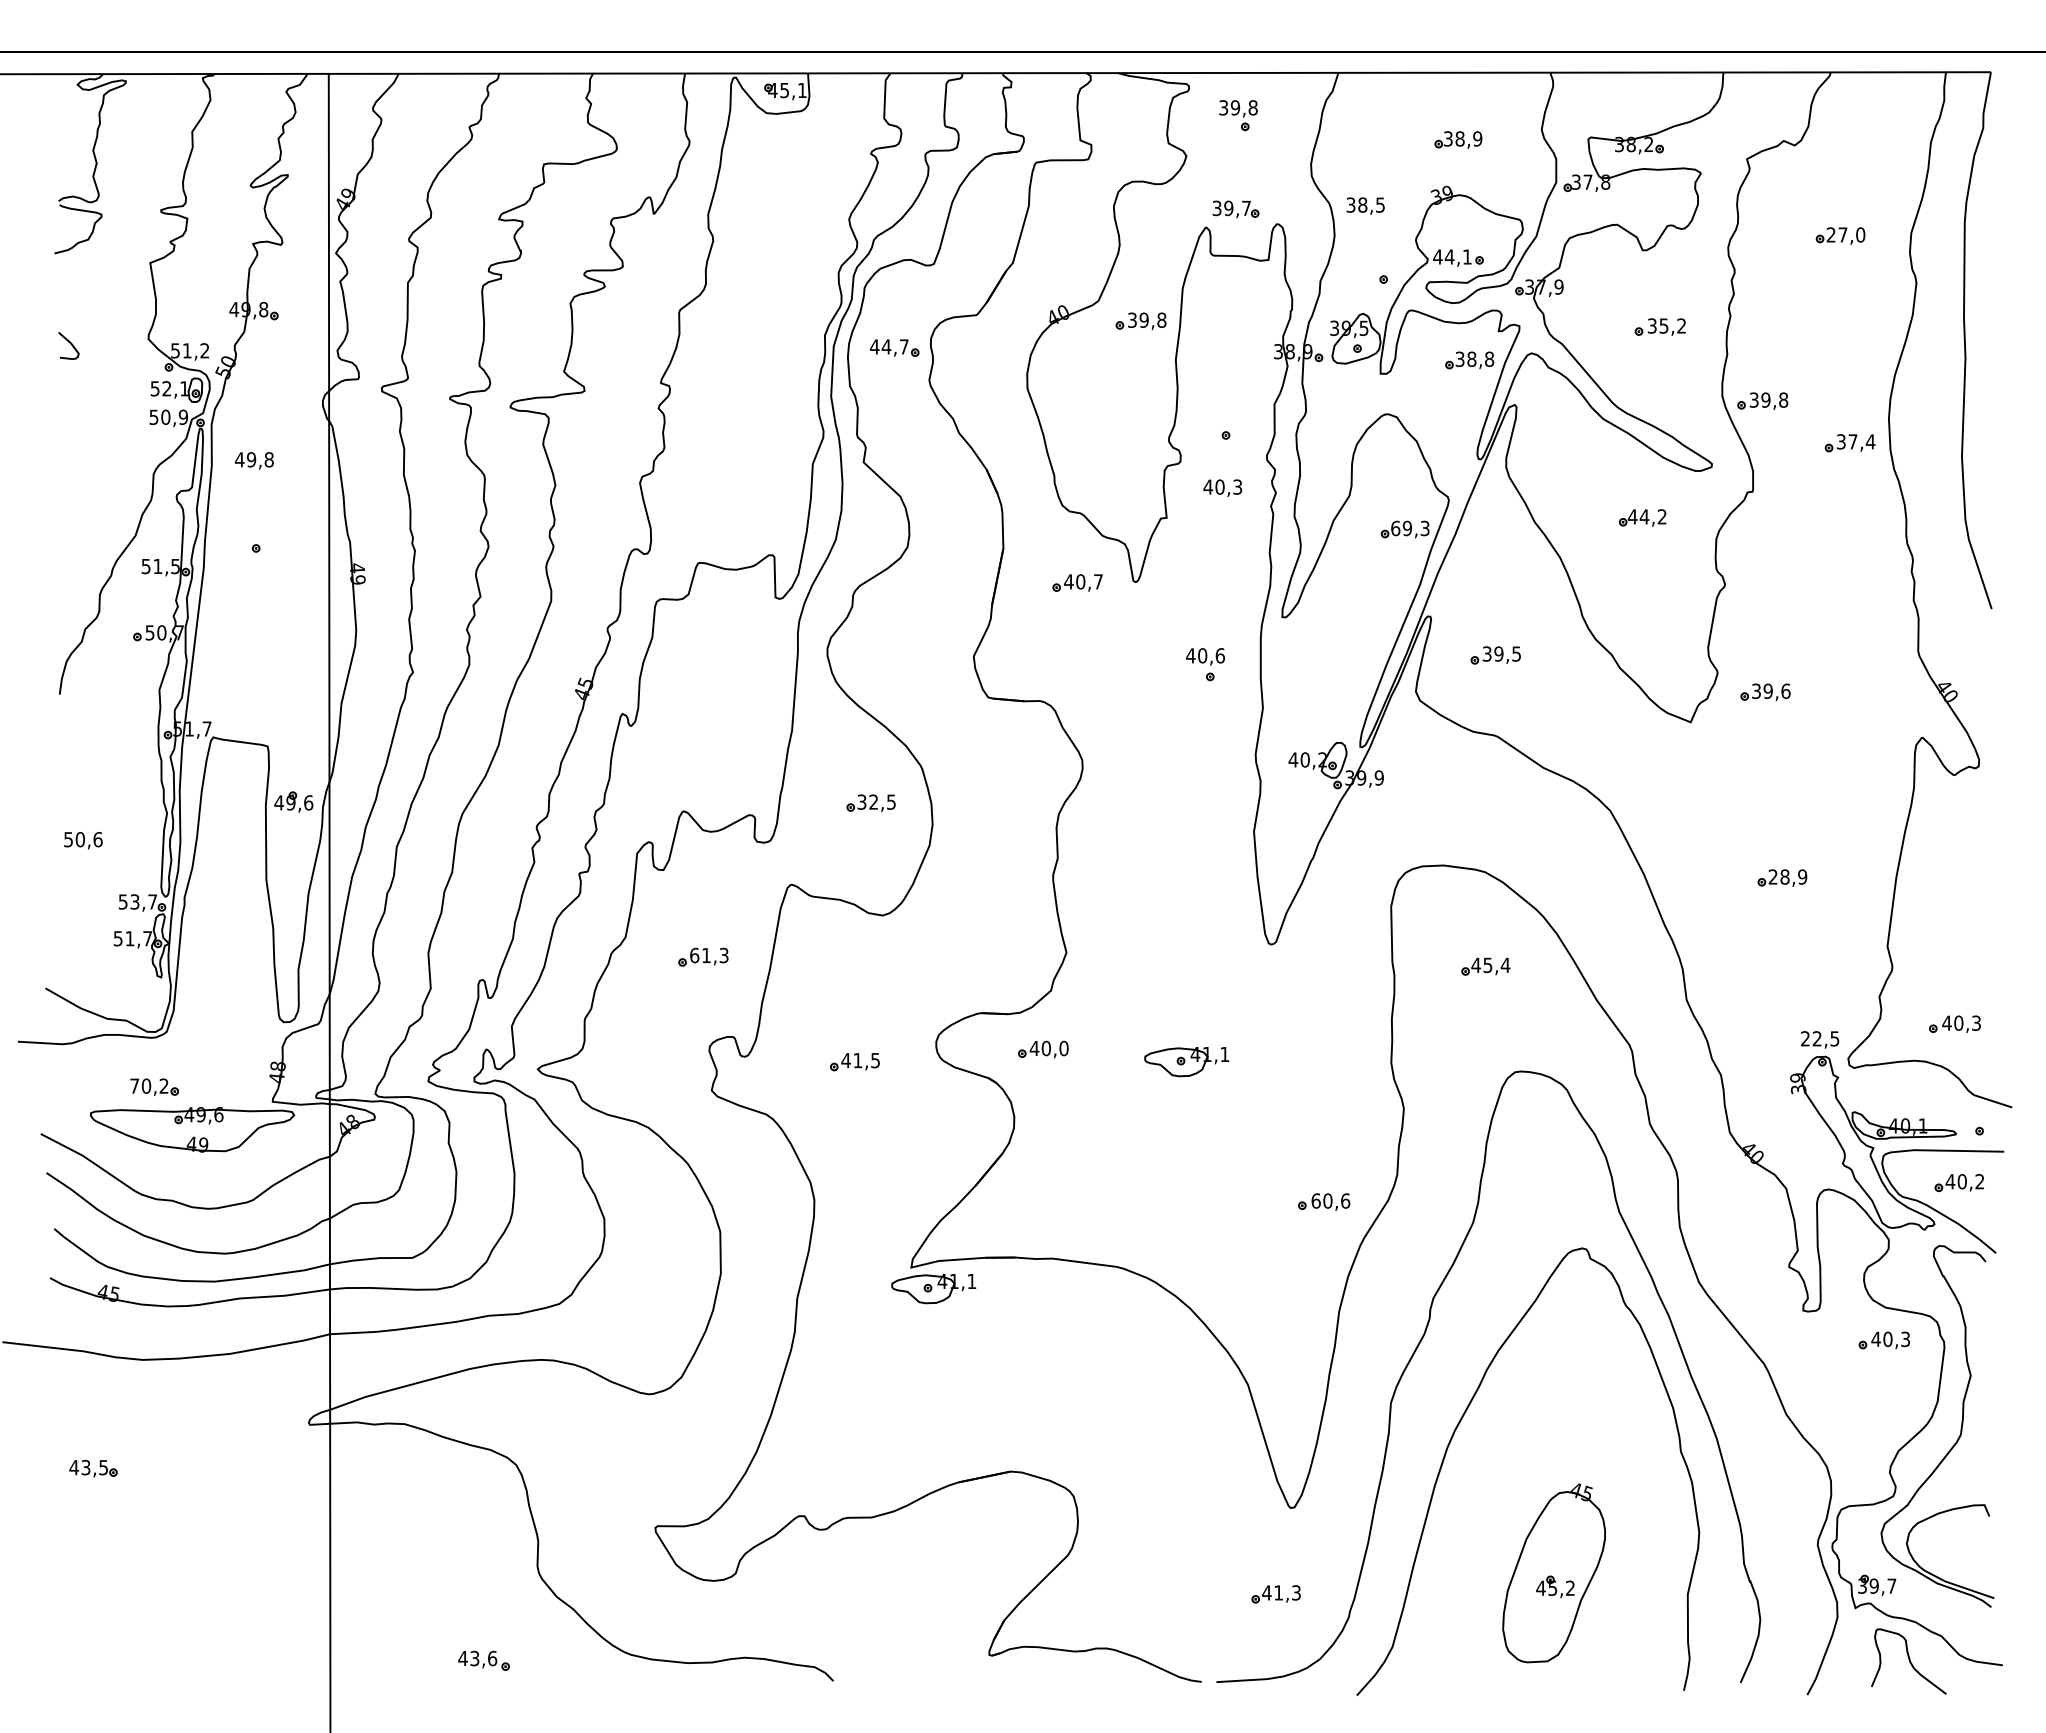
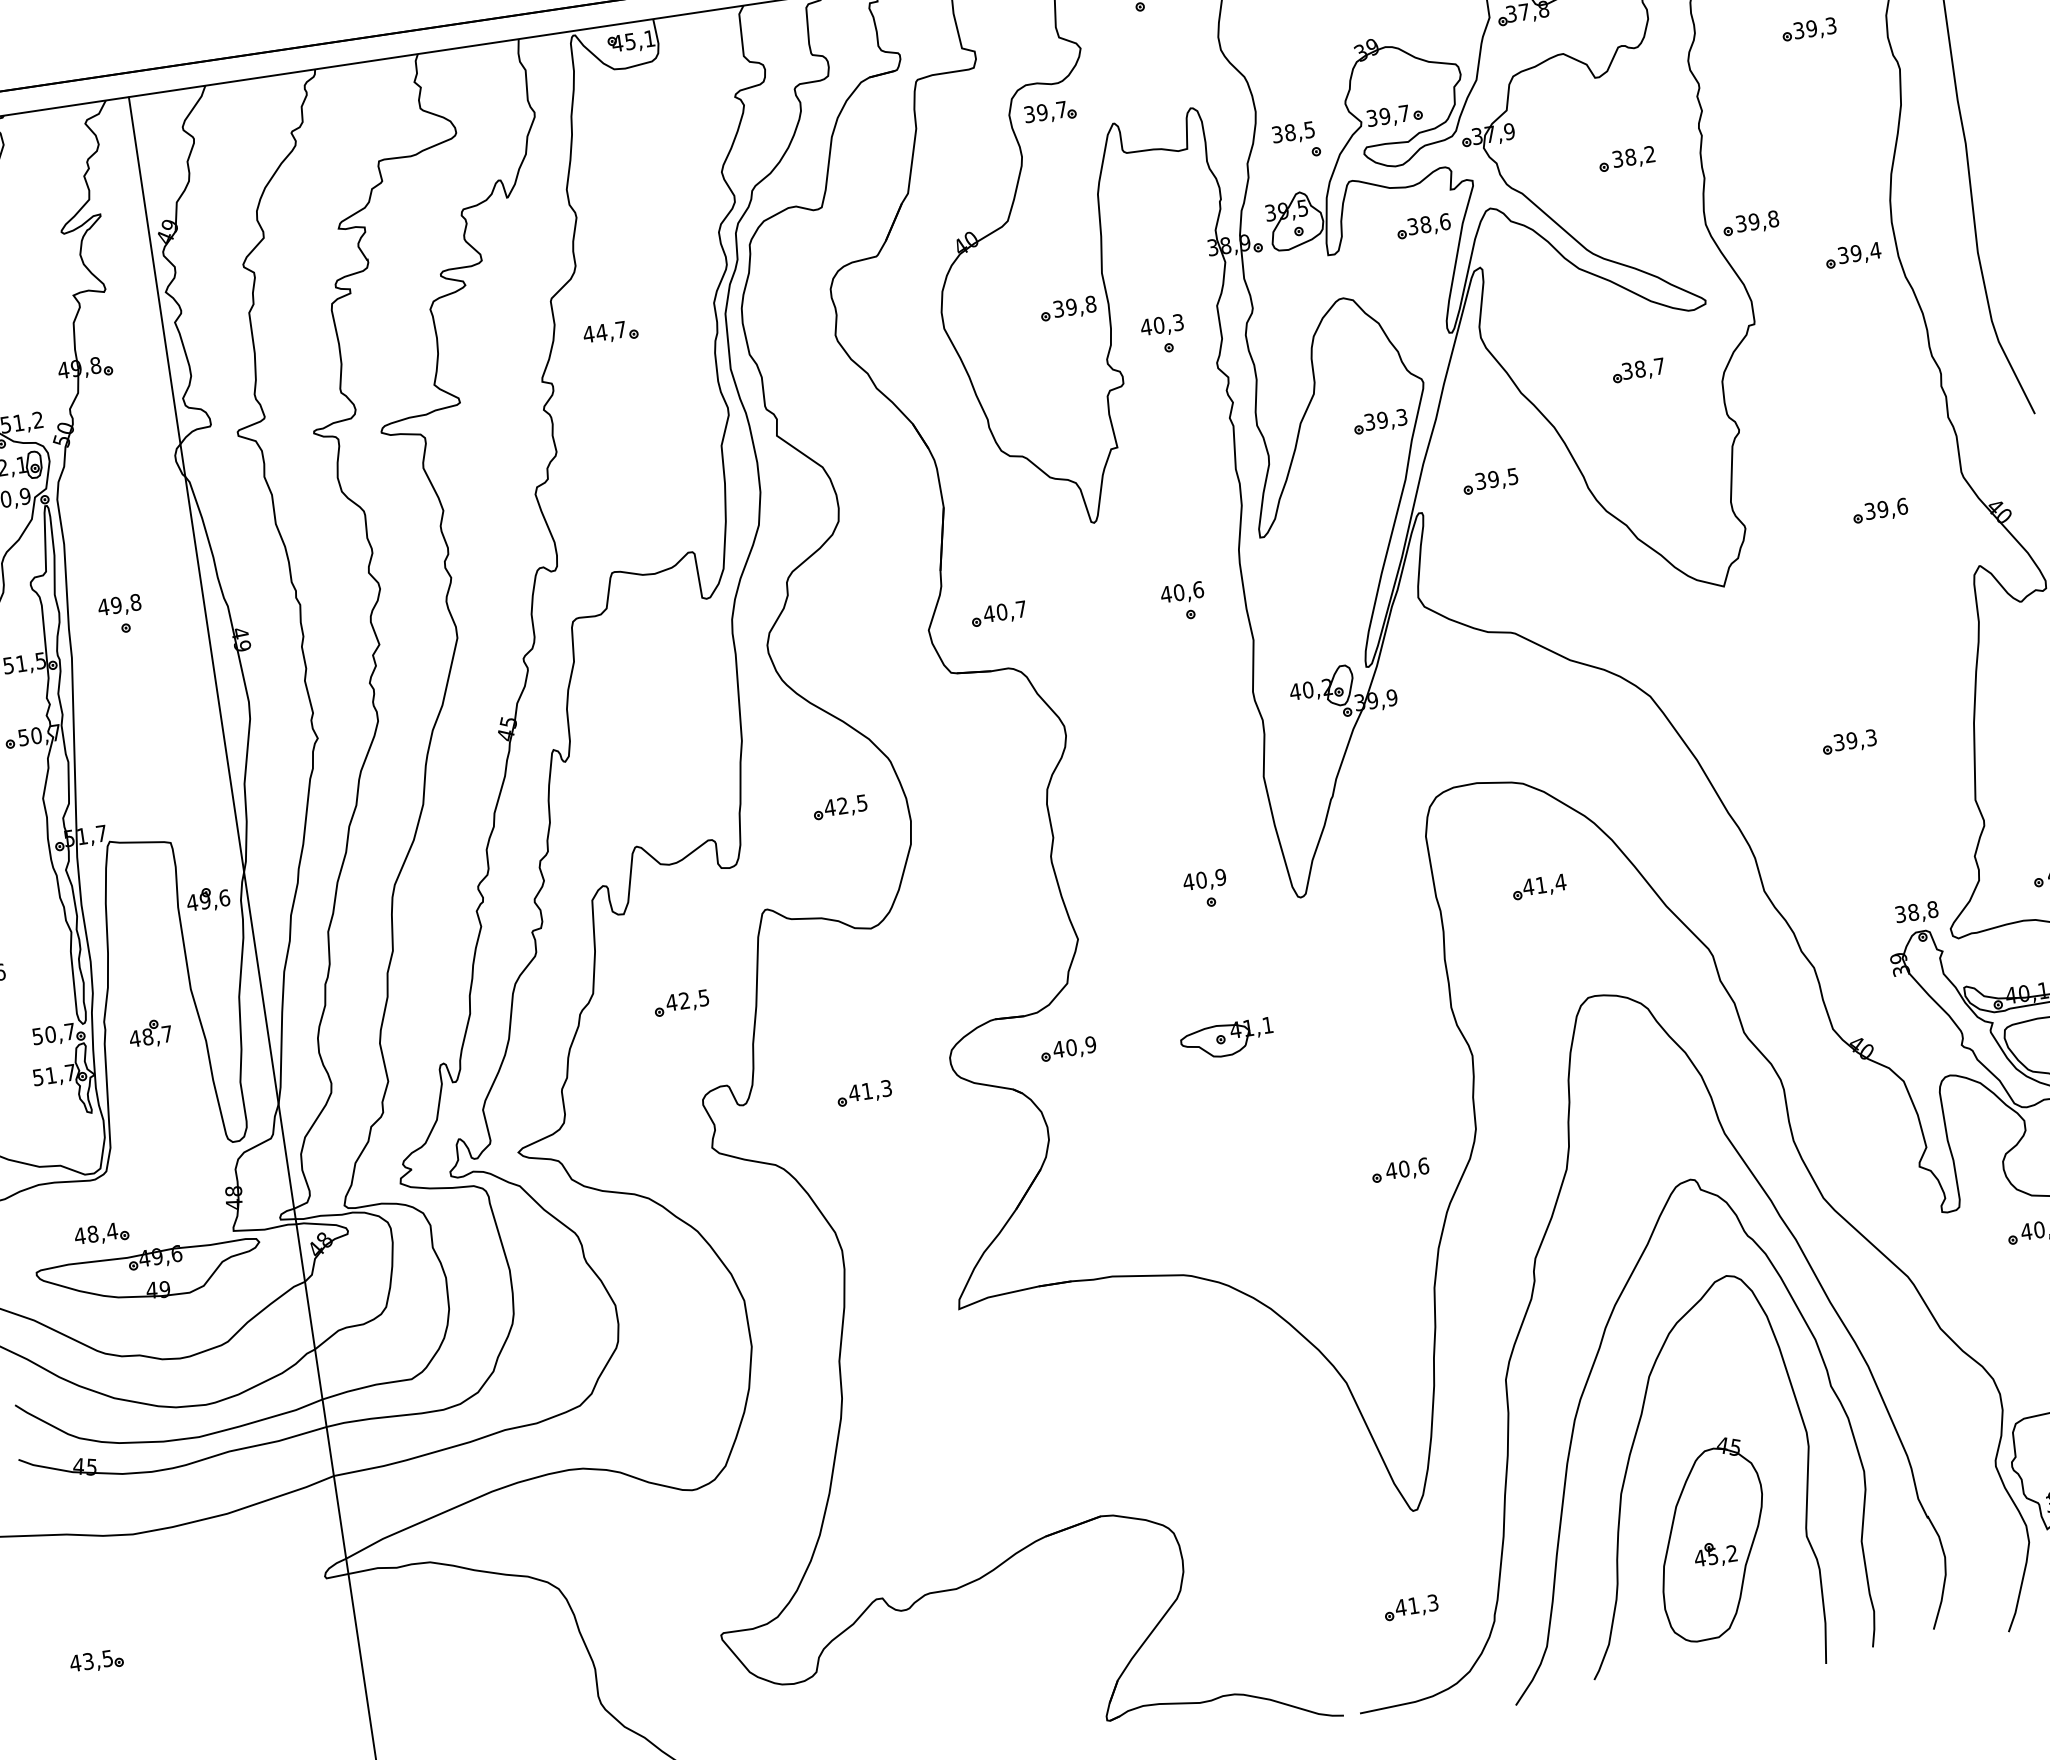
text: (1365, 205) -> (1293, 132), moved
part: (1235, 209) -> (1049, 112), moved
text: (1845, 234) -> (1814, 27), 27,0 -> 39,3
text: (1452, 256) -> (1387, 115), 44,1 -> 39,7
part: (1140, 321) -> (1067, 309), moved
text: (1663, 325) -> (1630, 156), 35,2 -> 38,2
part: (894, 347) -> (610, 331), moved
text: (1489, 358) -> (1444, 220), 38,8 -> 38,6
text: (1852, 441) -> (1855, 253), 37,4 -> 39,4
text: (253, 460) -> (118, 605), moved
text: (1222, 487) -> (1161, 325), moved
text: (1646, 516) -> (1642, 368), 44,2 -> 38,7
text: (1395, 528) -> (1369, 422), 69,3 -> 39,3
part: (1077, 582) -> (998, 613), moved
part: (1495, 655) -> (1490, 481), moved
part: (1765, 692) -> (1880, 511), moved
text: (861, 801) -> (829, 807), 32,5 -> 42,5
text: (1787, 876) -> (1854, 739), 28,9 -> 39,3
text: (134, 901) -> (50, 1034), 53,7 -> 50,7
part: (224, 914) -> (150, 1033), added
part: (1187, 924) -> (1205, 889), added
text: (708, 955) -> (686, 1000), 61,3 -> 42,5
text: (1487, 965) -> (1540, 885), 45,4 -> 41,4
text: (1820, 1038) -> (1917, 911), 22,5 -> 38,8
text: (1063, 1048) -> (1090, 1044), 40,0 -> 40,9
text: (875, 1059) -> (886, 1087), 41,5 -> 41,3
text: (148, 1085) -> (95, 1233), 70,2 -> 48,4
text: (1315, 1200) -> (1390, 1170), 60,6 -> 40,6
part: (933, 1289) -> (986, 1329), removed
curve: (1489, 1496) -> (1628, 1466), added

